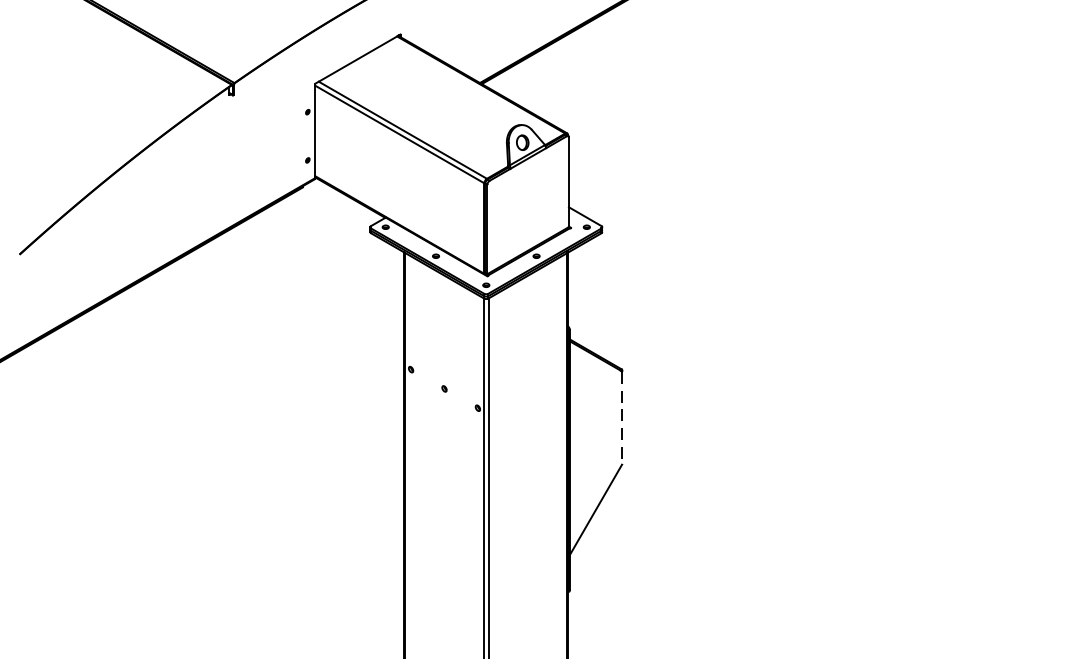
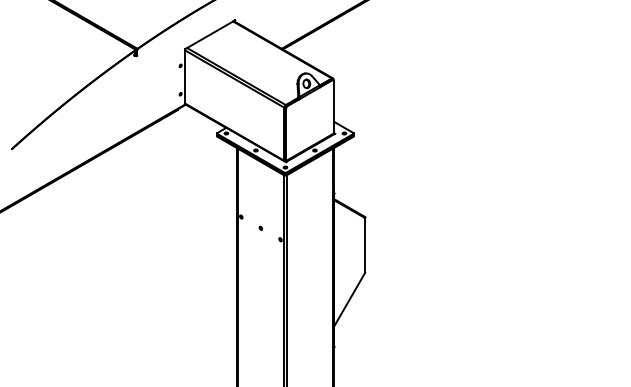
line: (622, 418) -> (365, 245), dashed -> solid

